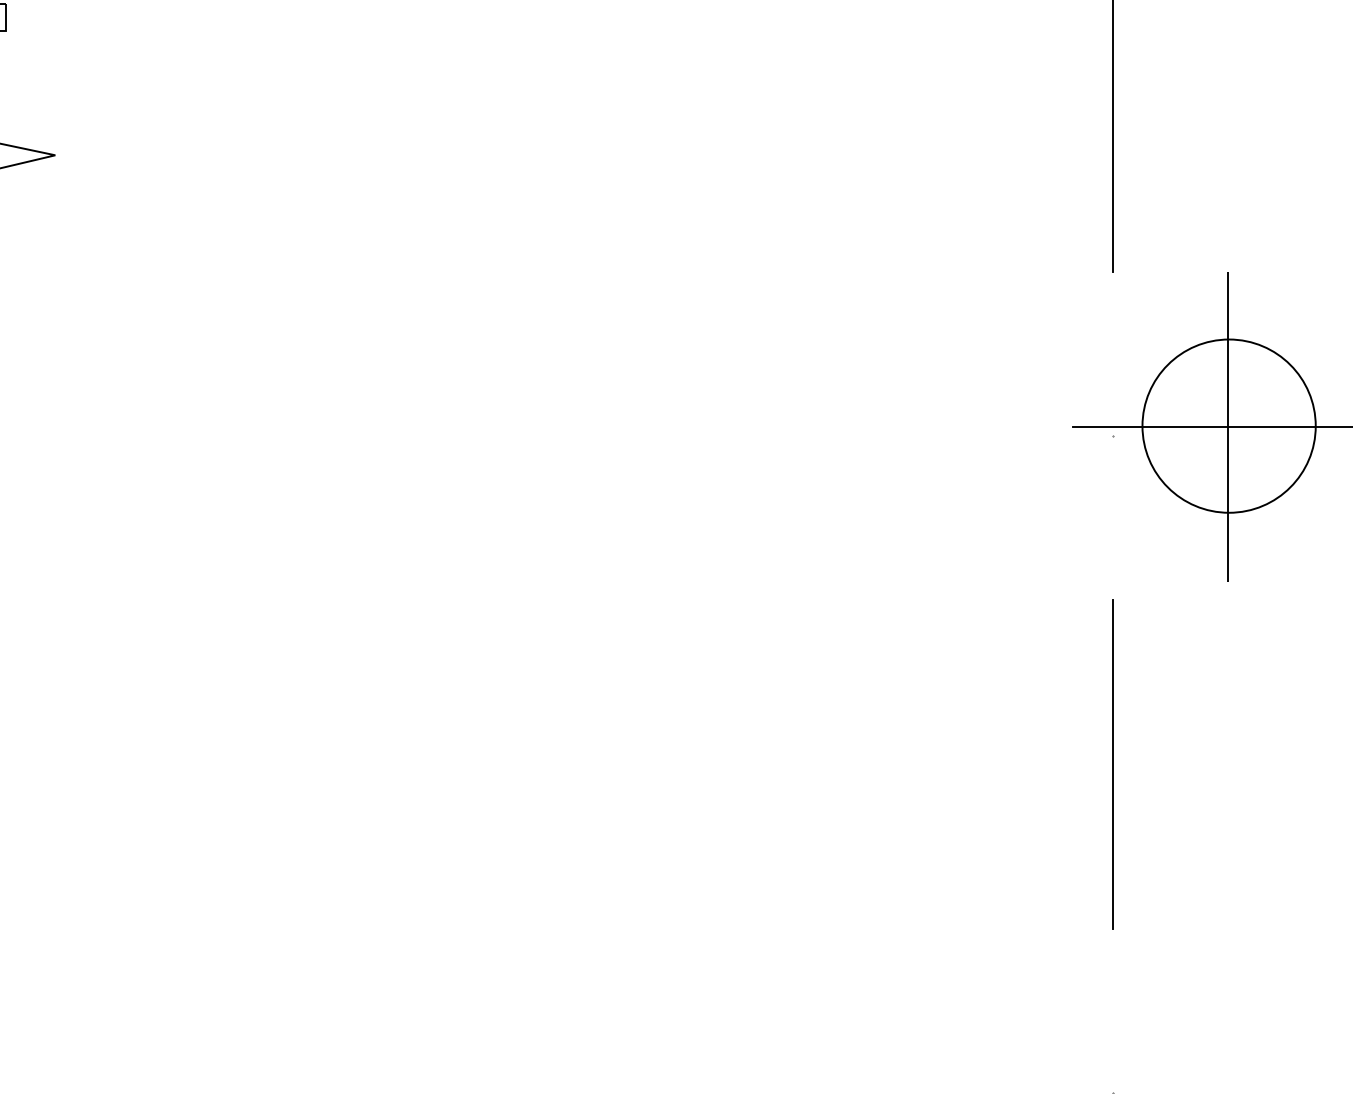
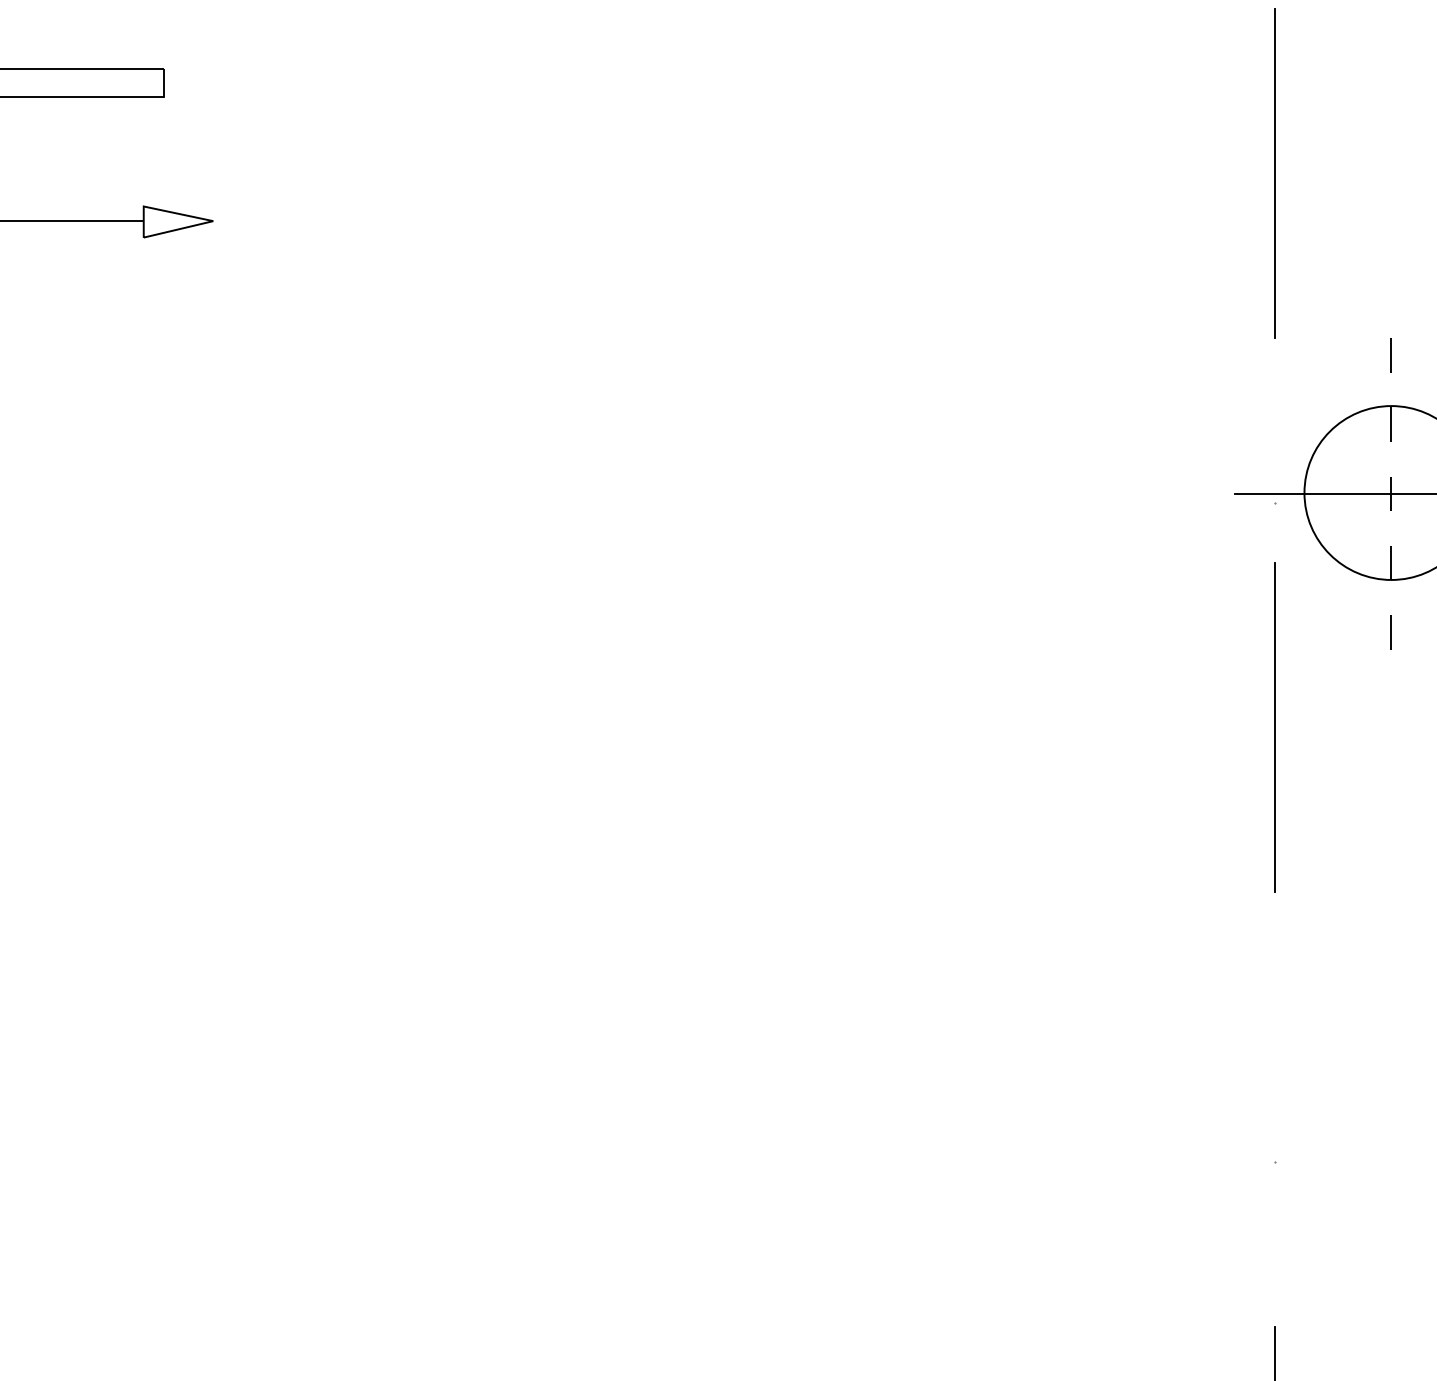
line: (1228, 426) -> (1390, 493), solid -> dashed
line: (1112, 764) -> (1274, 727), moved

